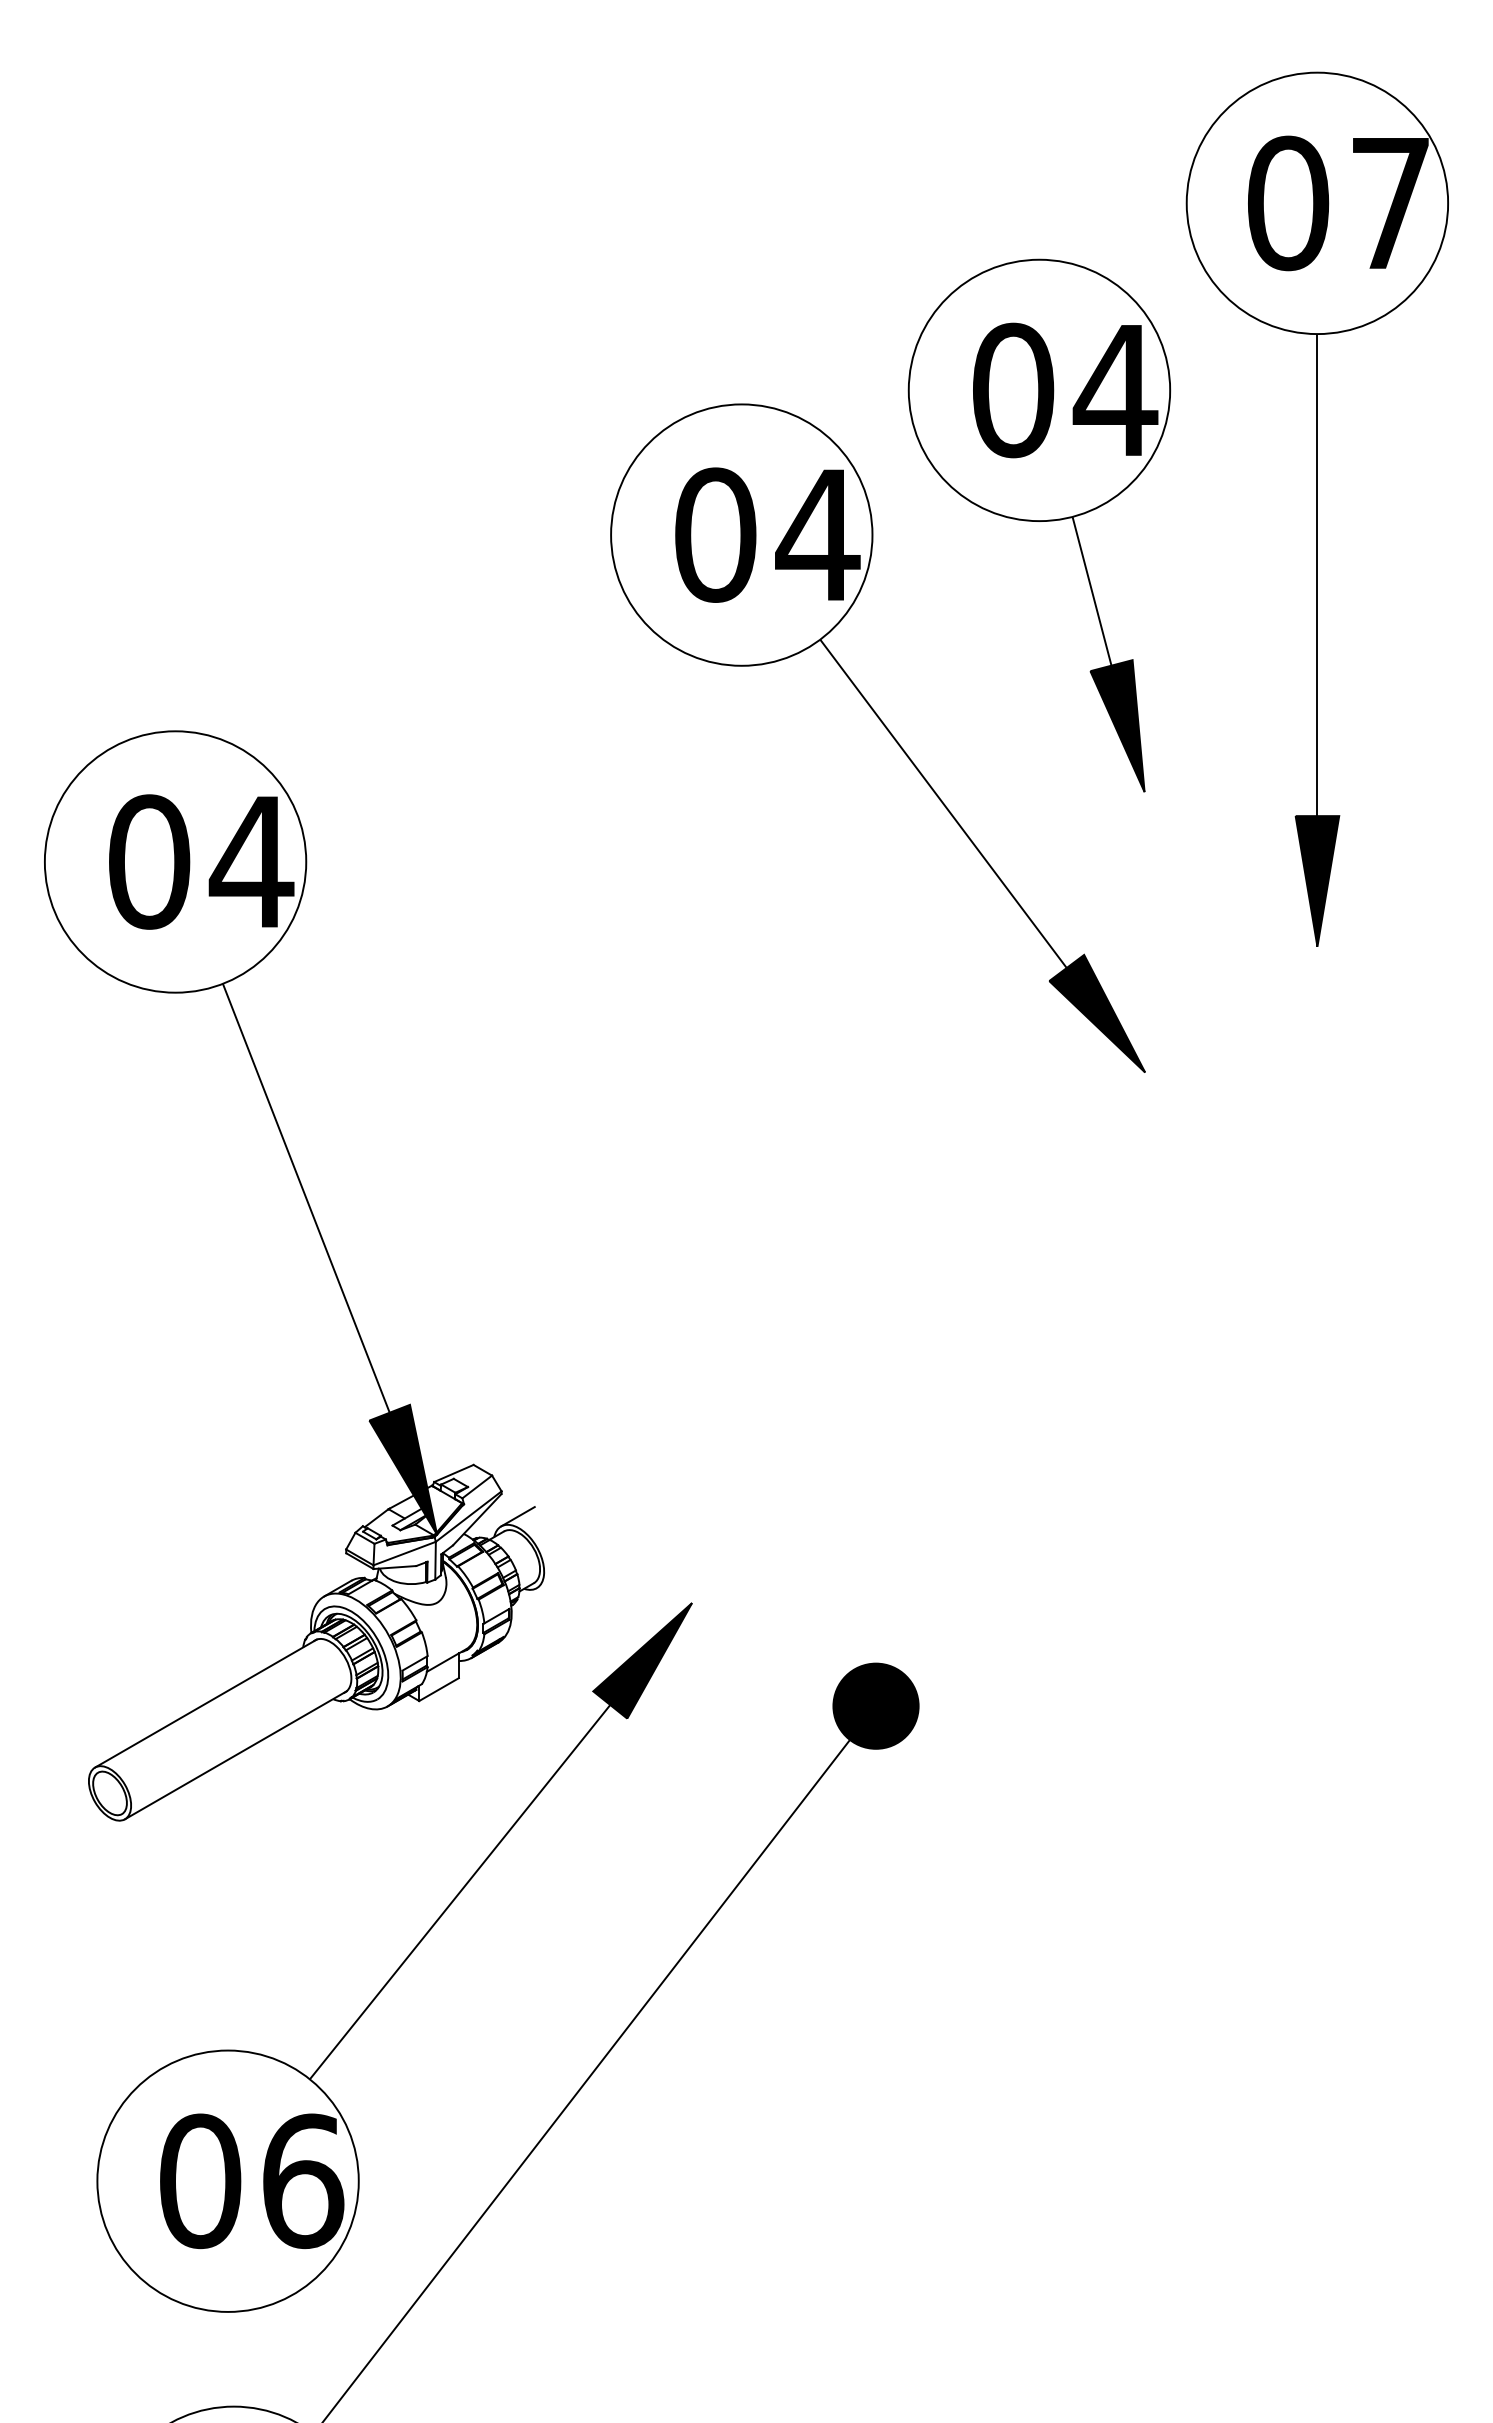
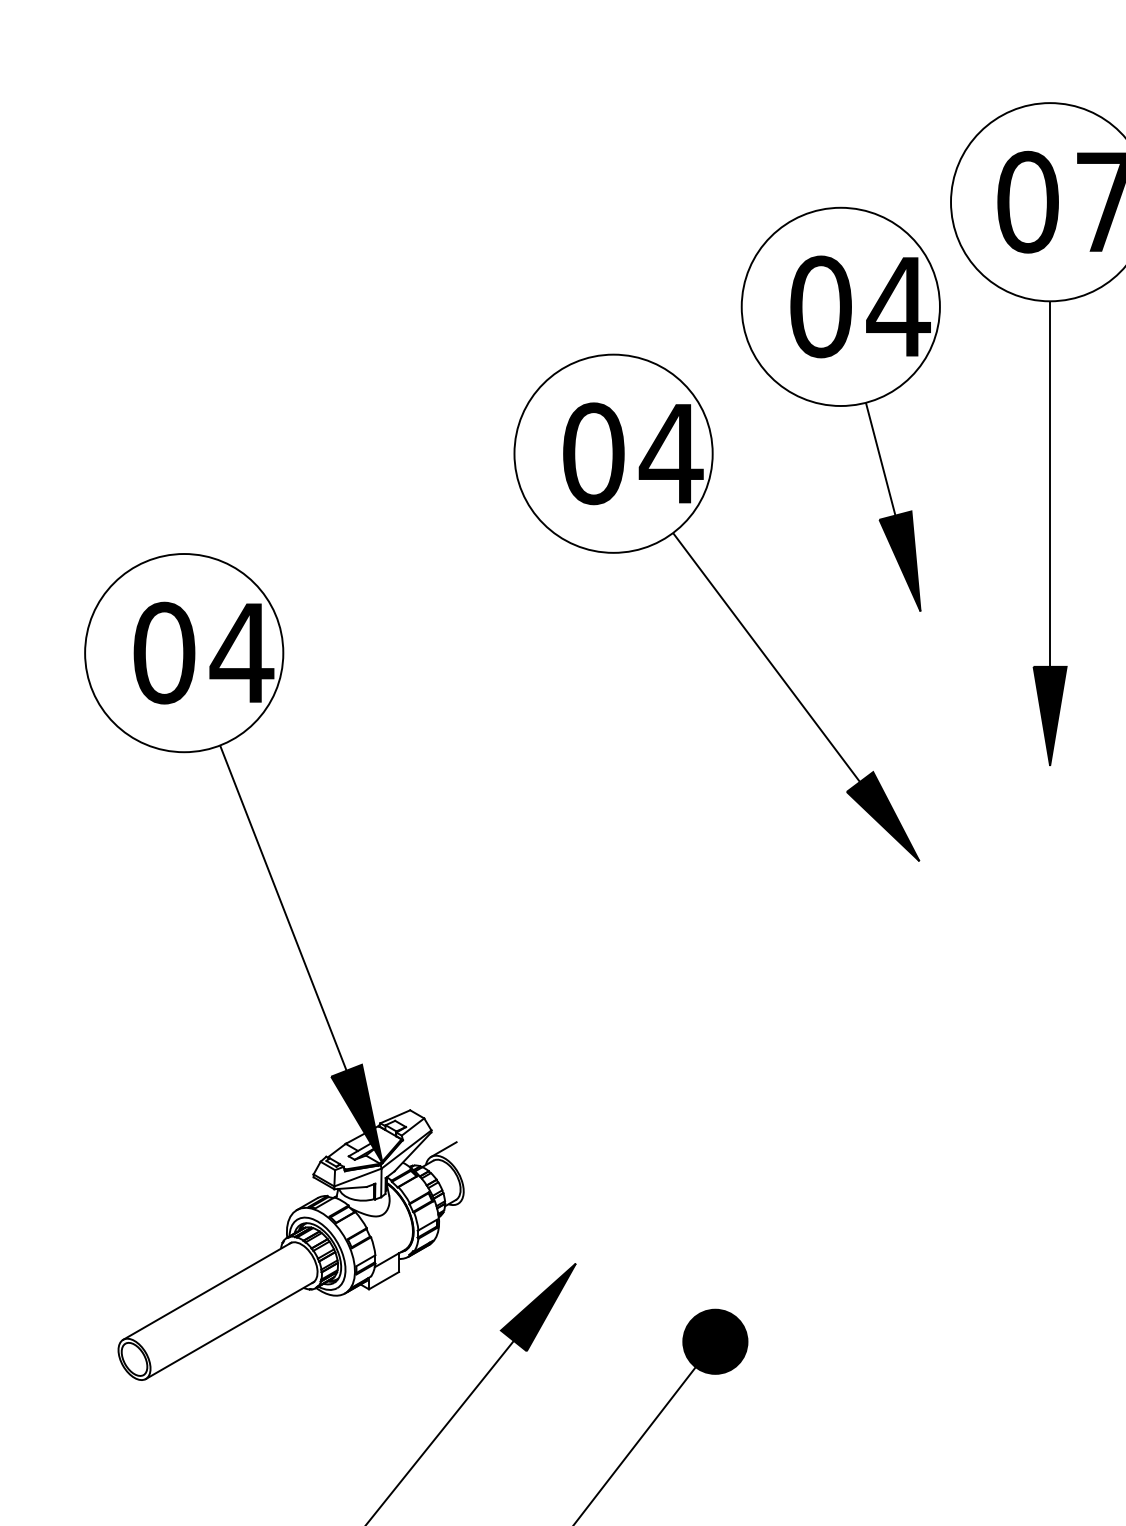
part: (1039, 525) -> (840, 409), moved
part: (329, 1261) -> (300, 956), moved

